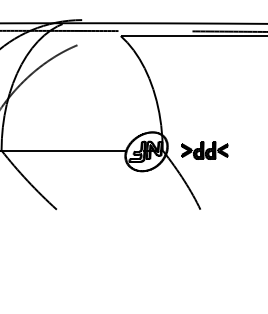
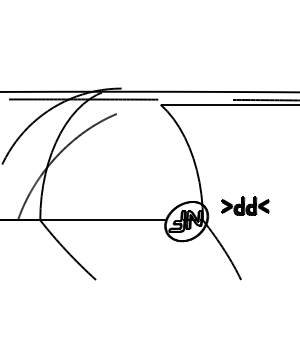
part: (204, 149) -> (245, 205), moved

